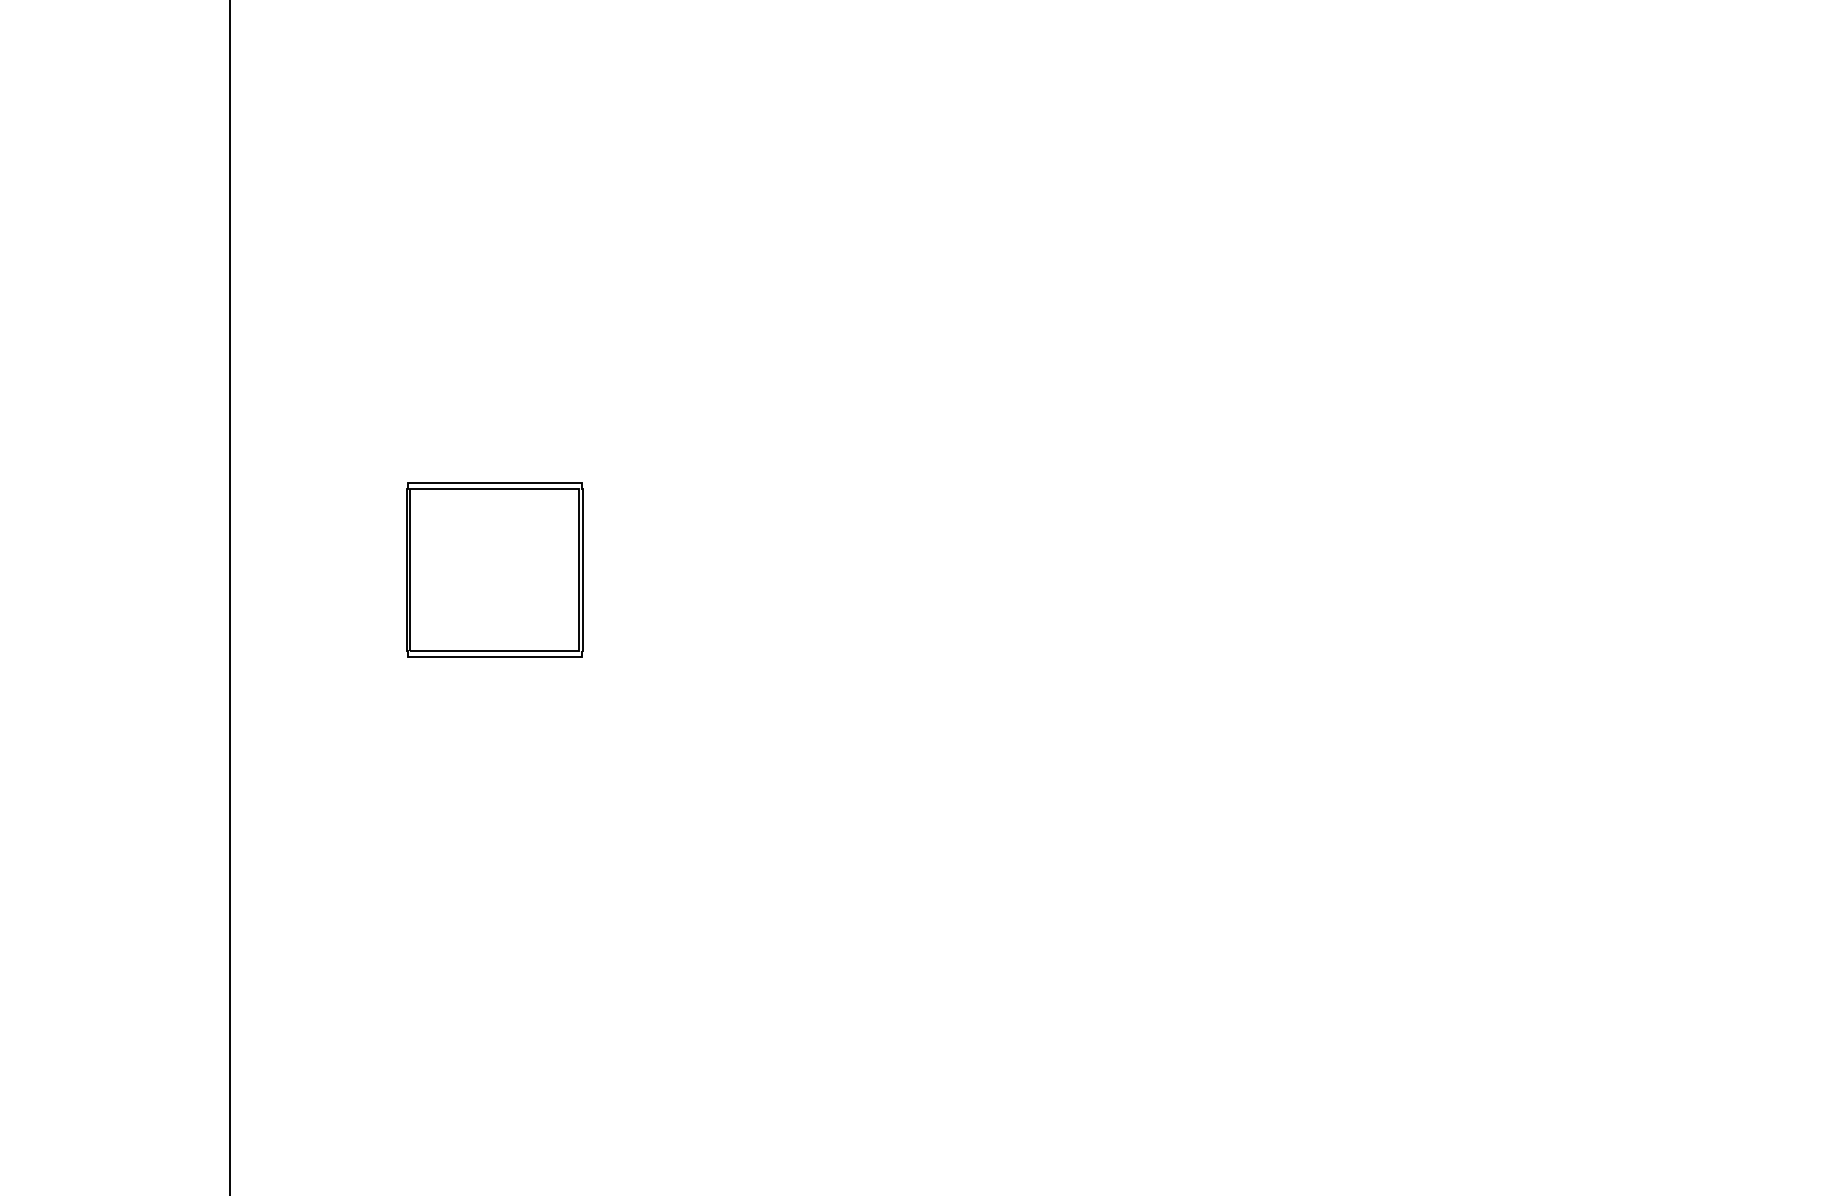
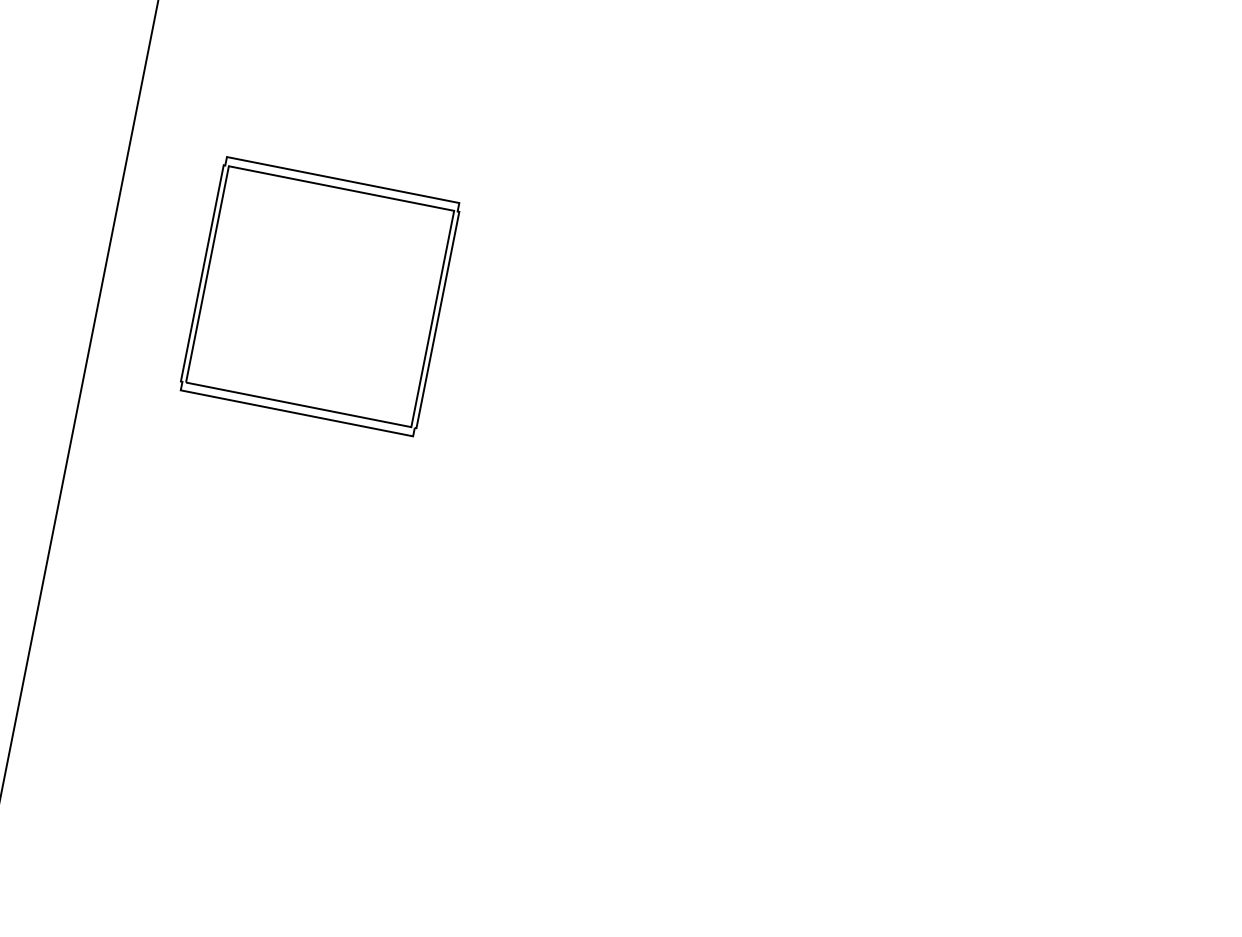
part: (494, 569) -> (319, 296), size x1.67

